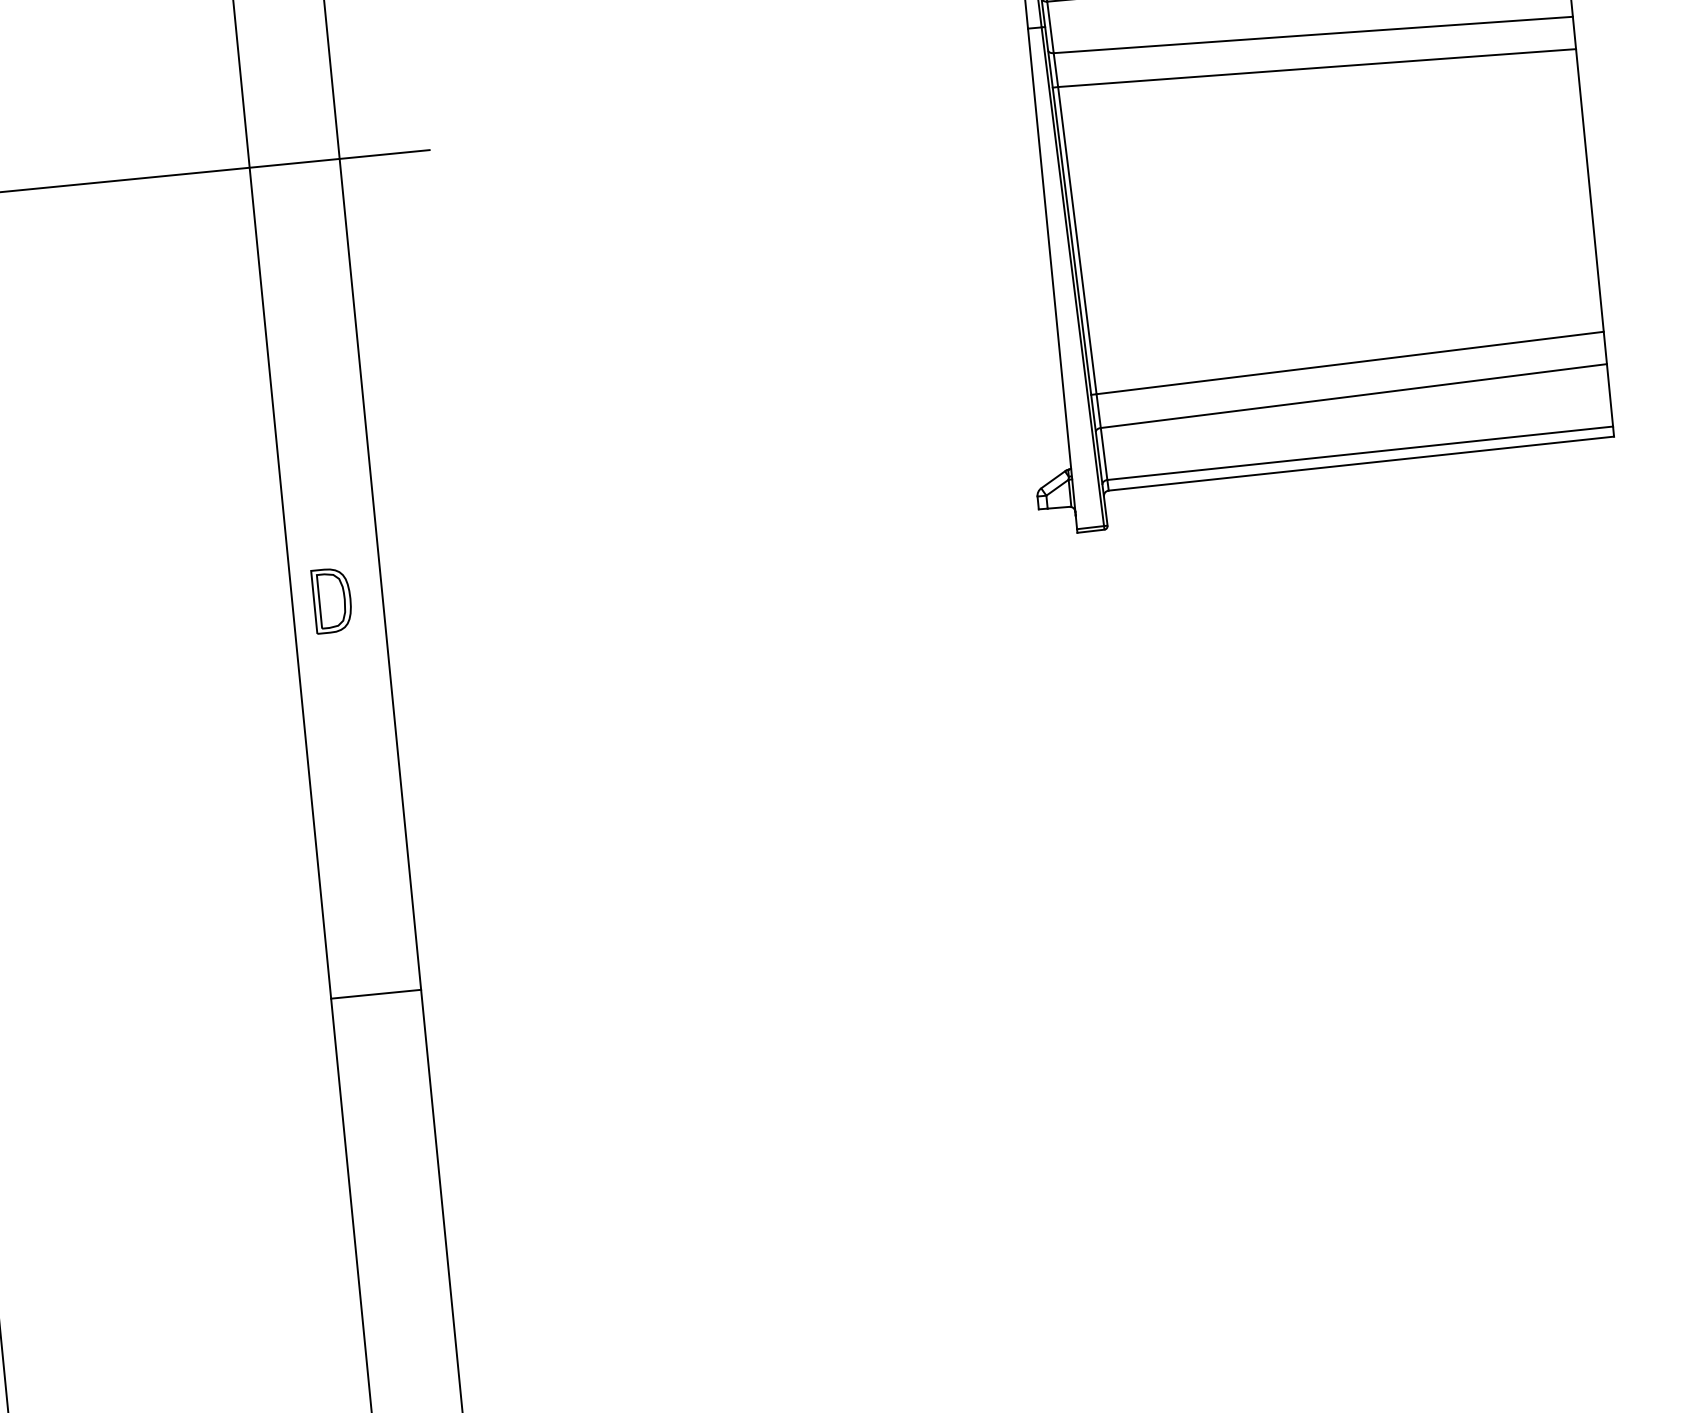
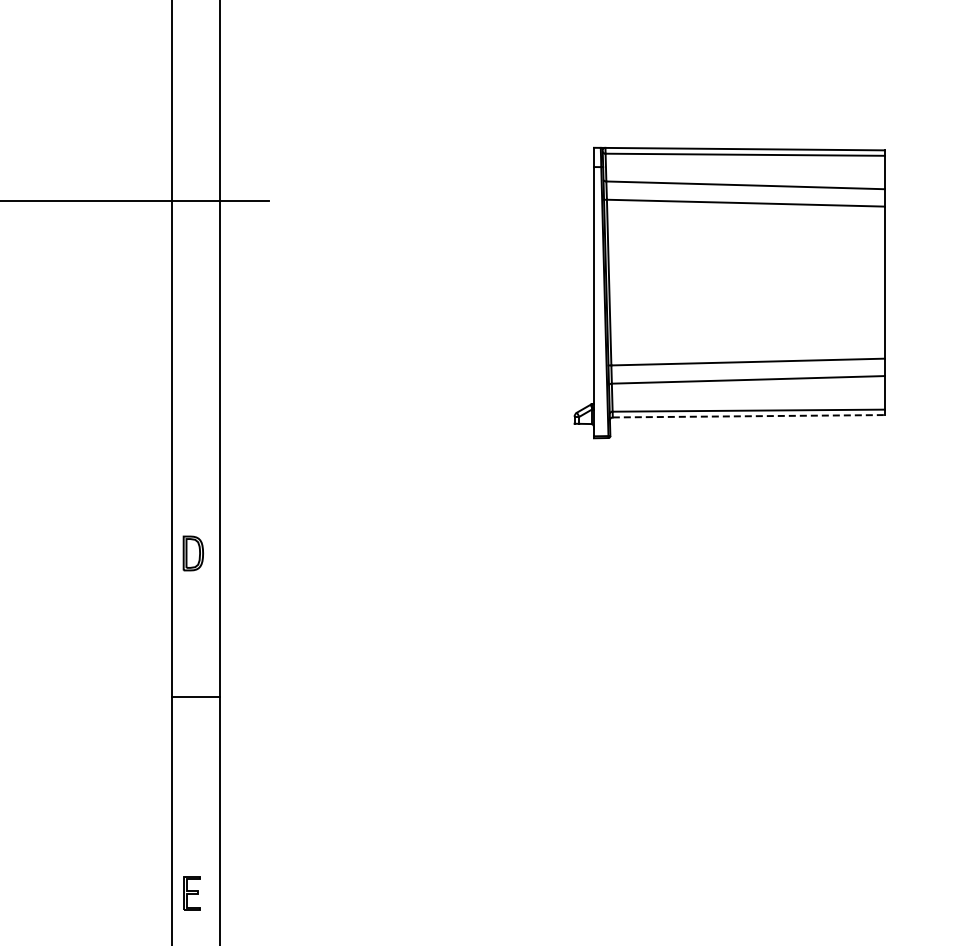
line: (1362, 463) -> (749, 416), solid -> dashed
part: (330, 600) -> (192, 553), moved
line: (374, 994) -> (195, 697), moved

